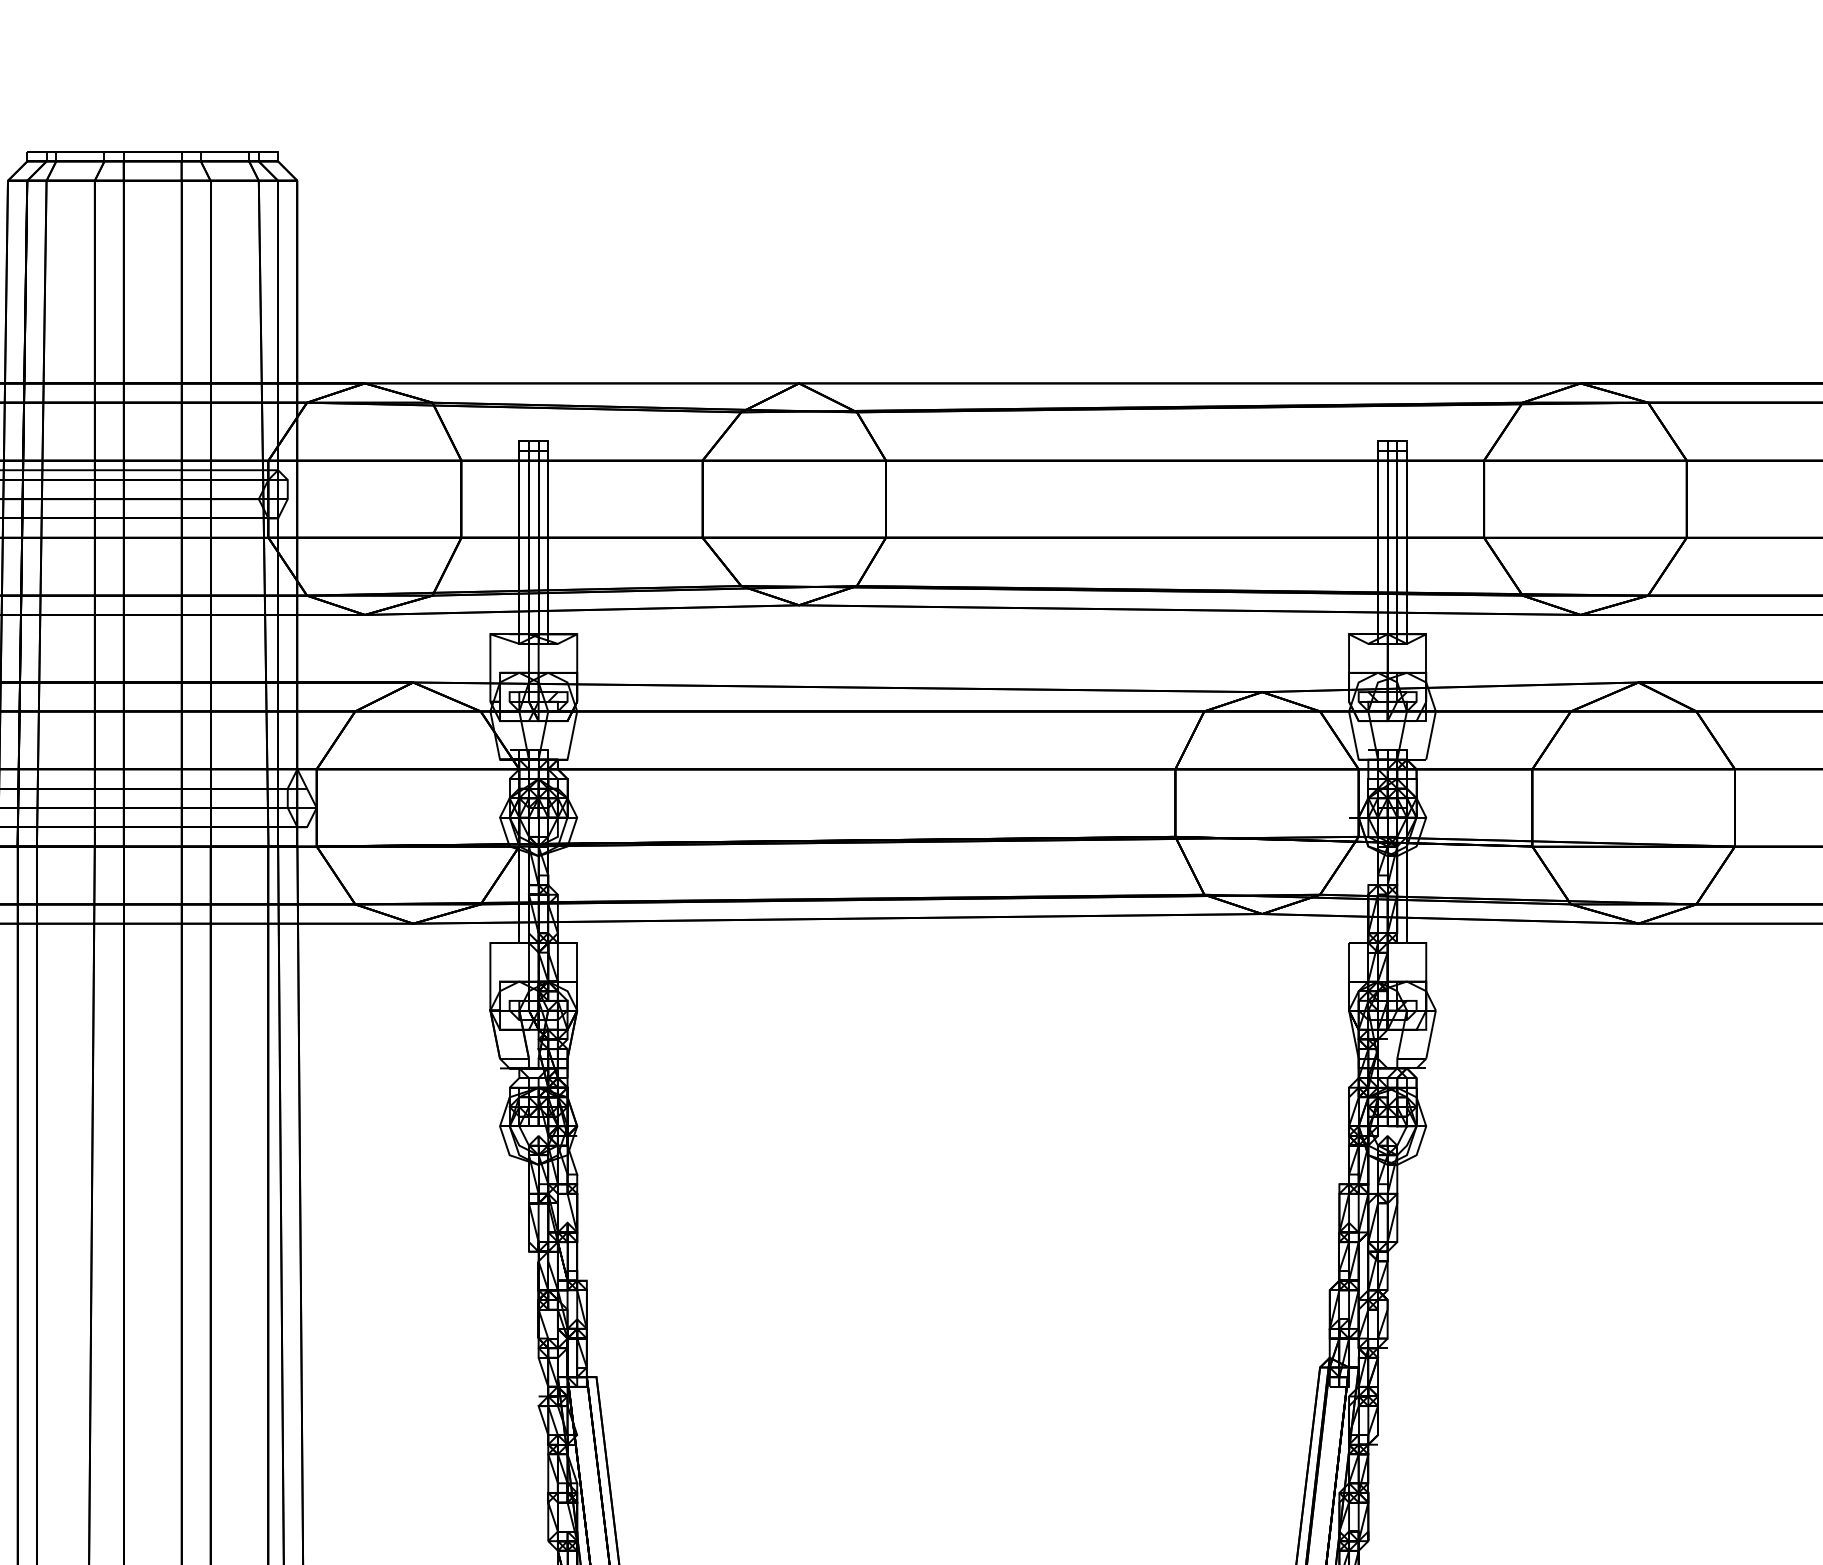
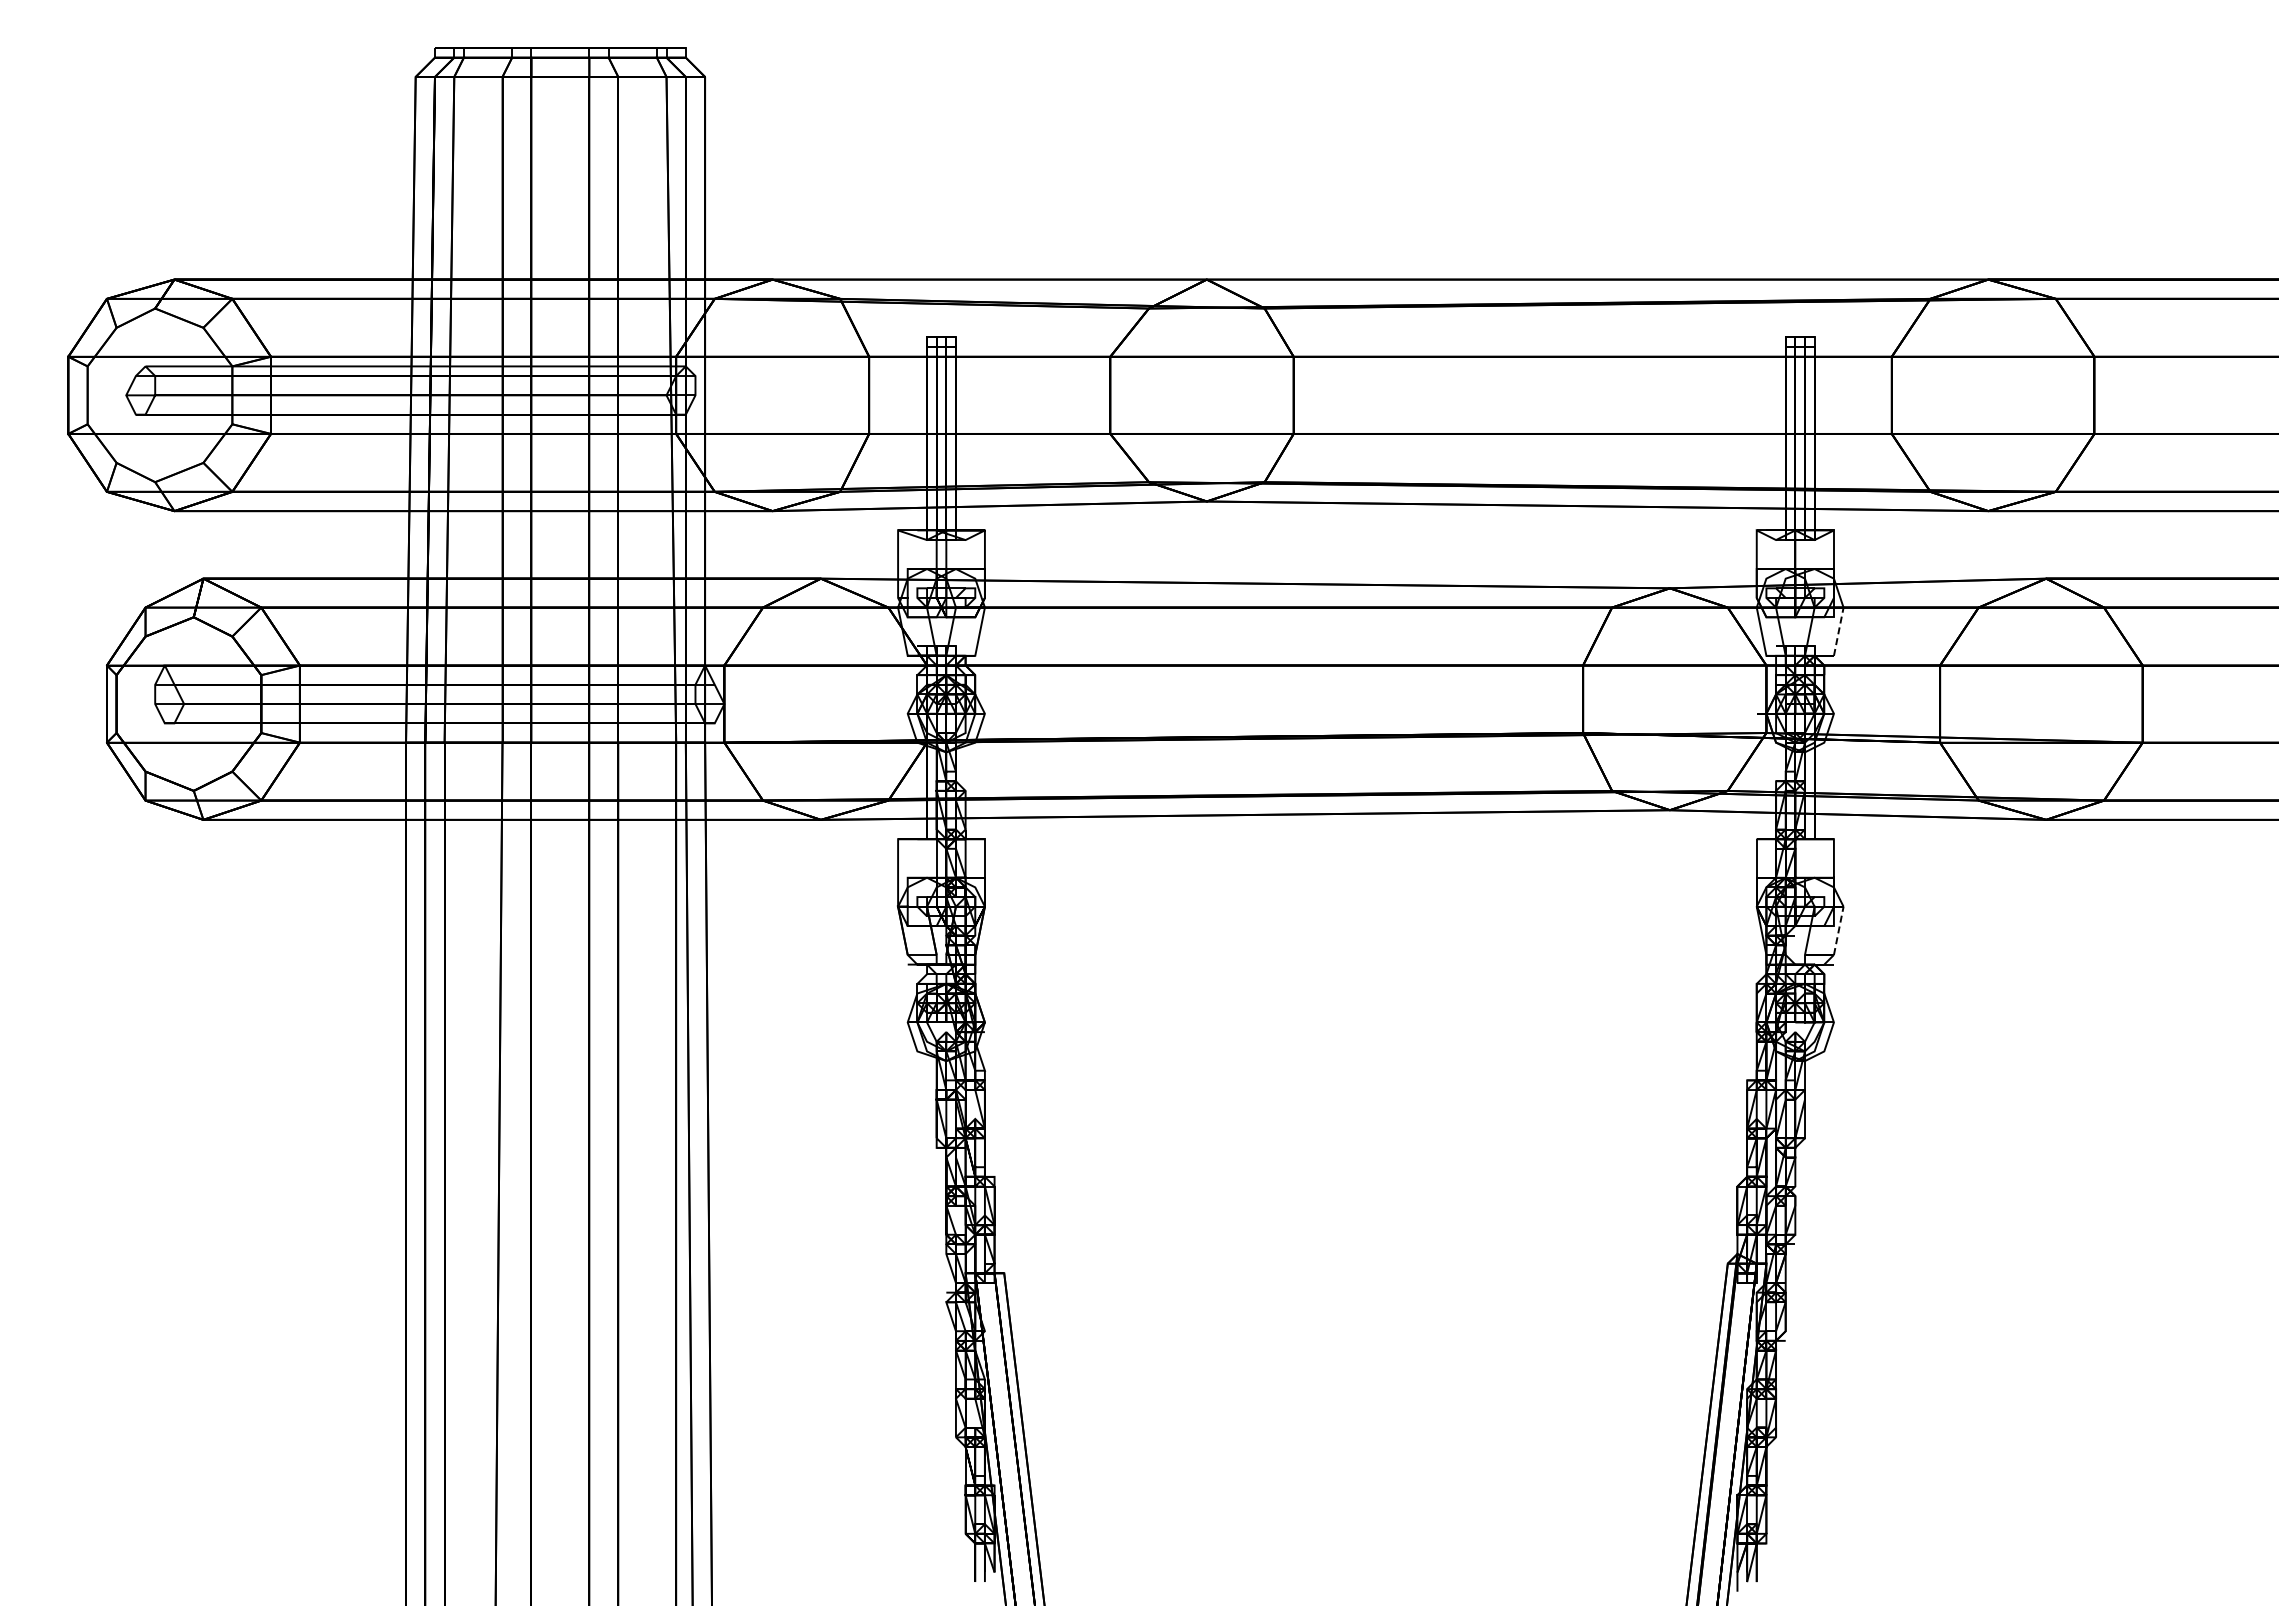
line: (1430, 735) -> (1838, 631), solid -> dashed
line: (1430, 1034) -> (1838, 930), solid -> dashed

